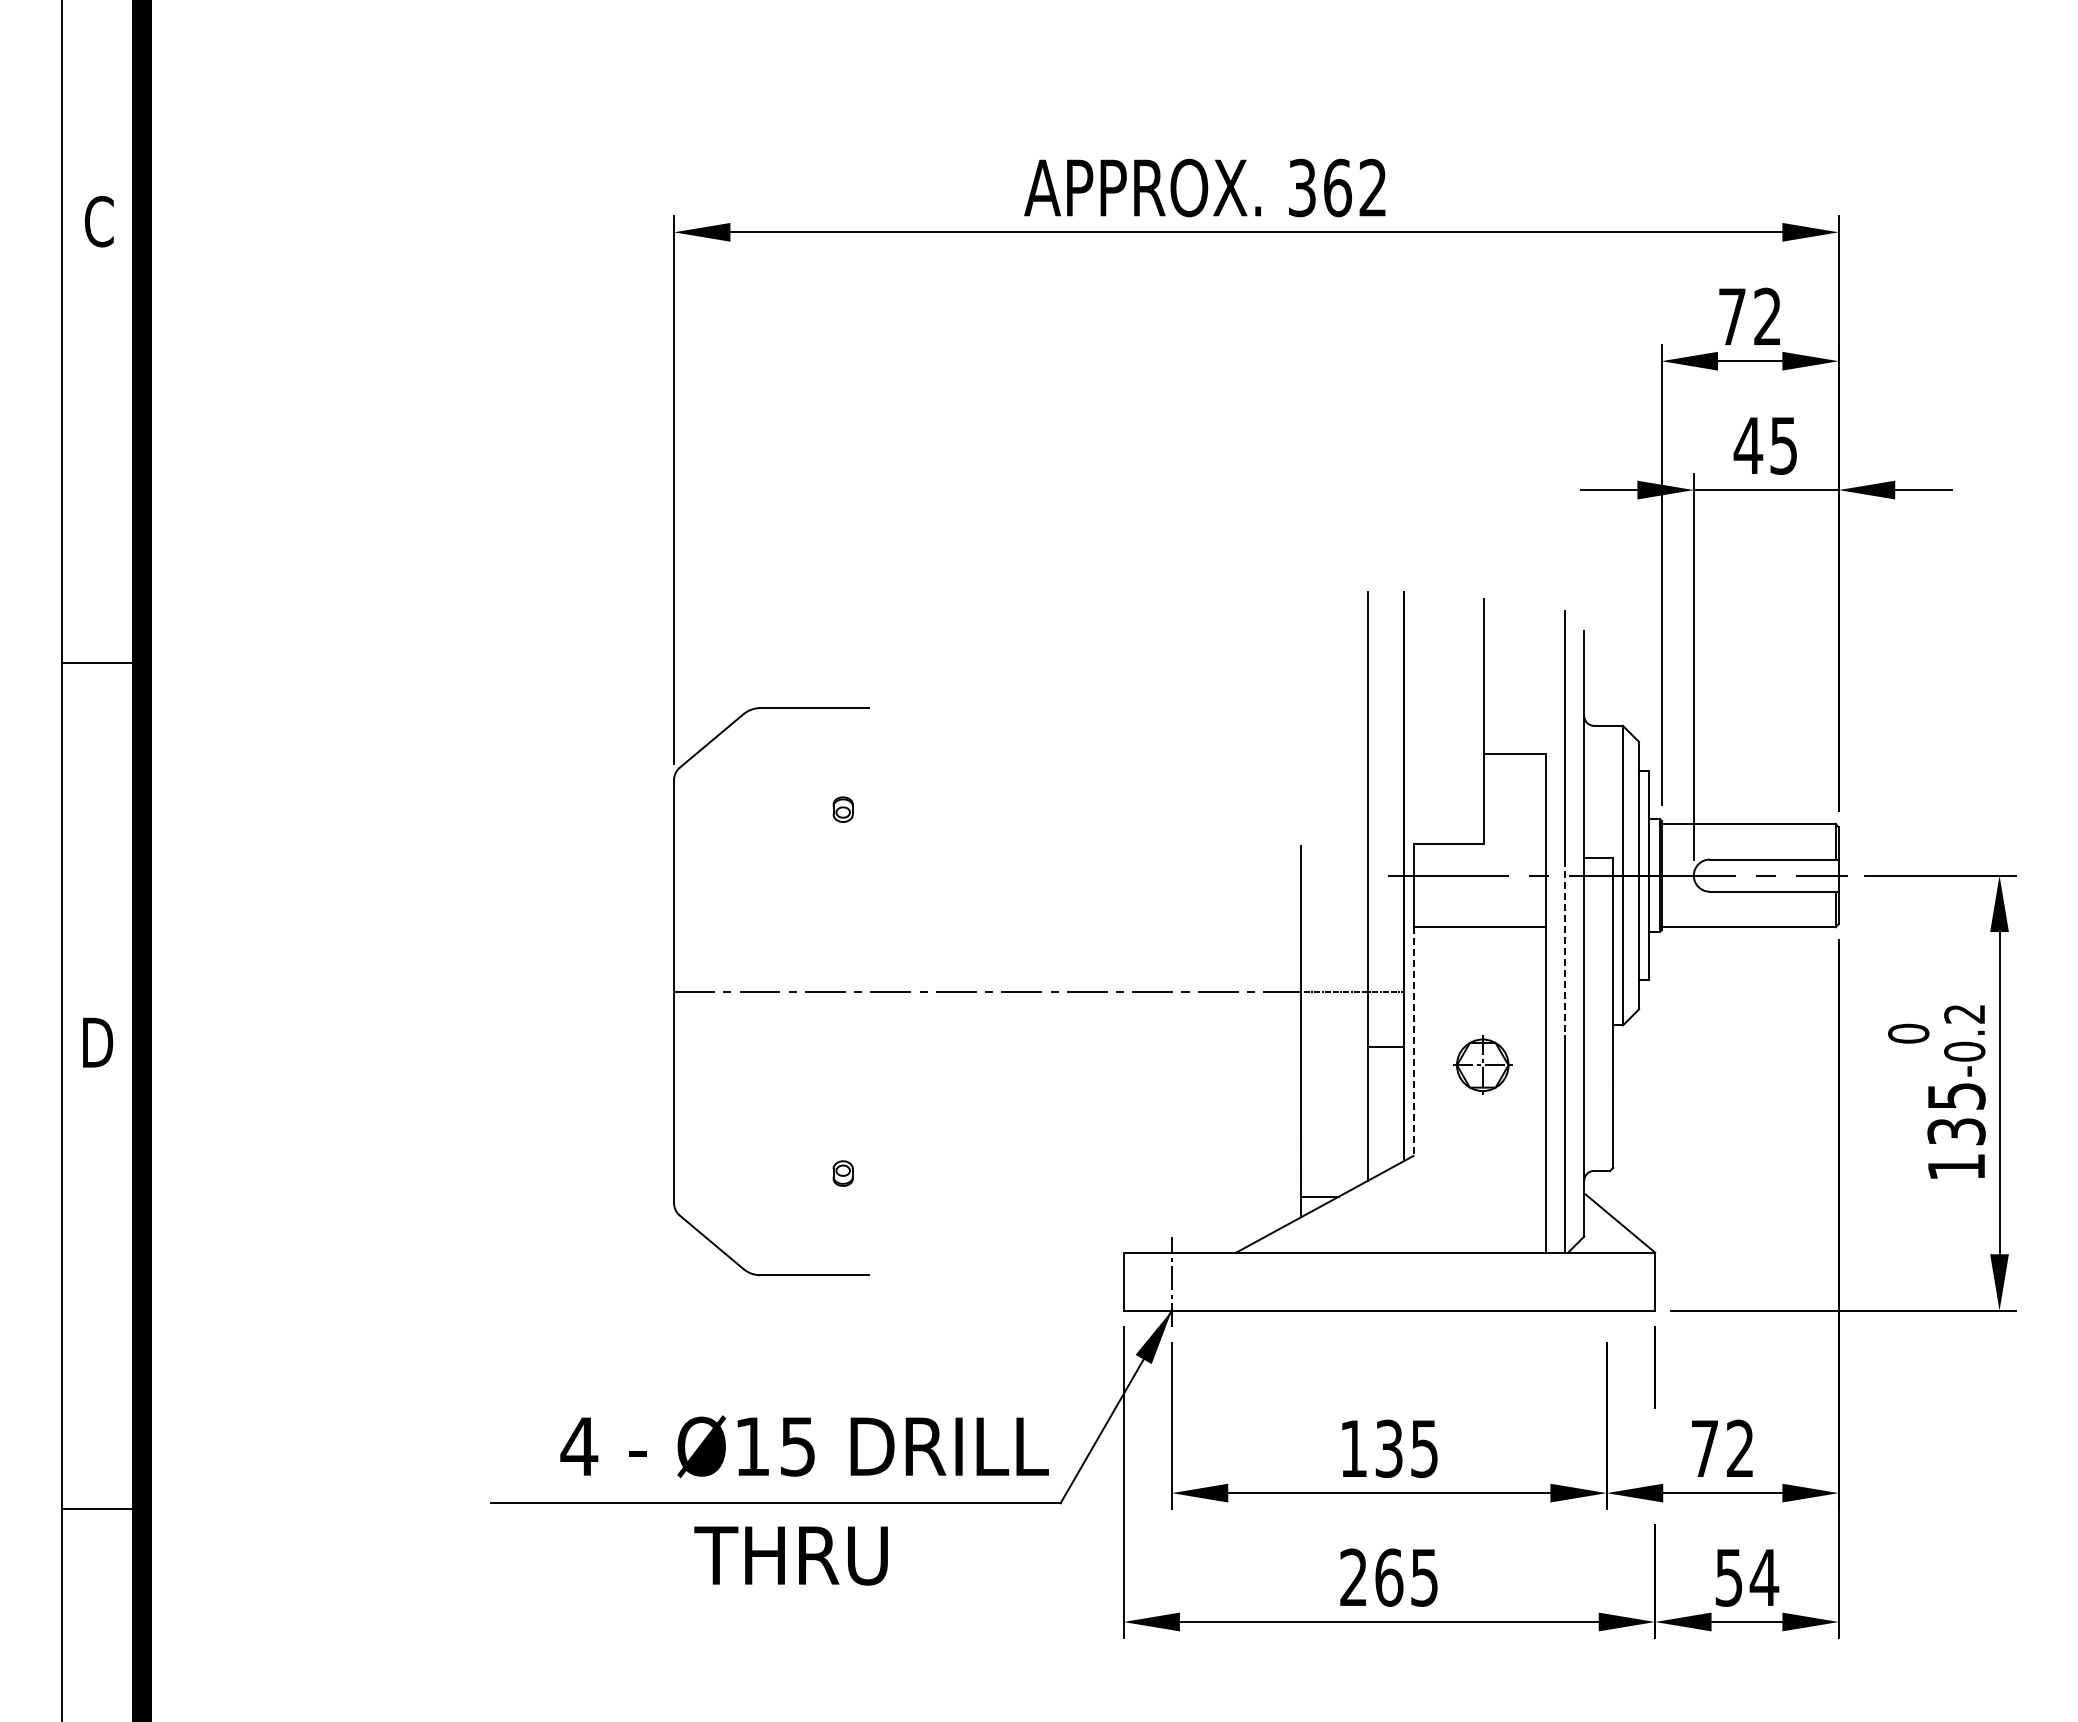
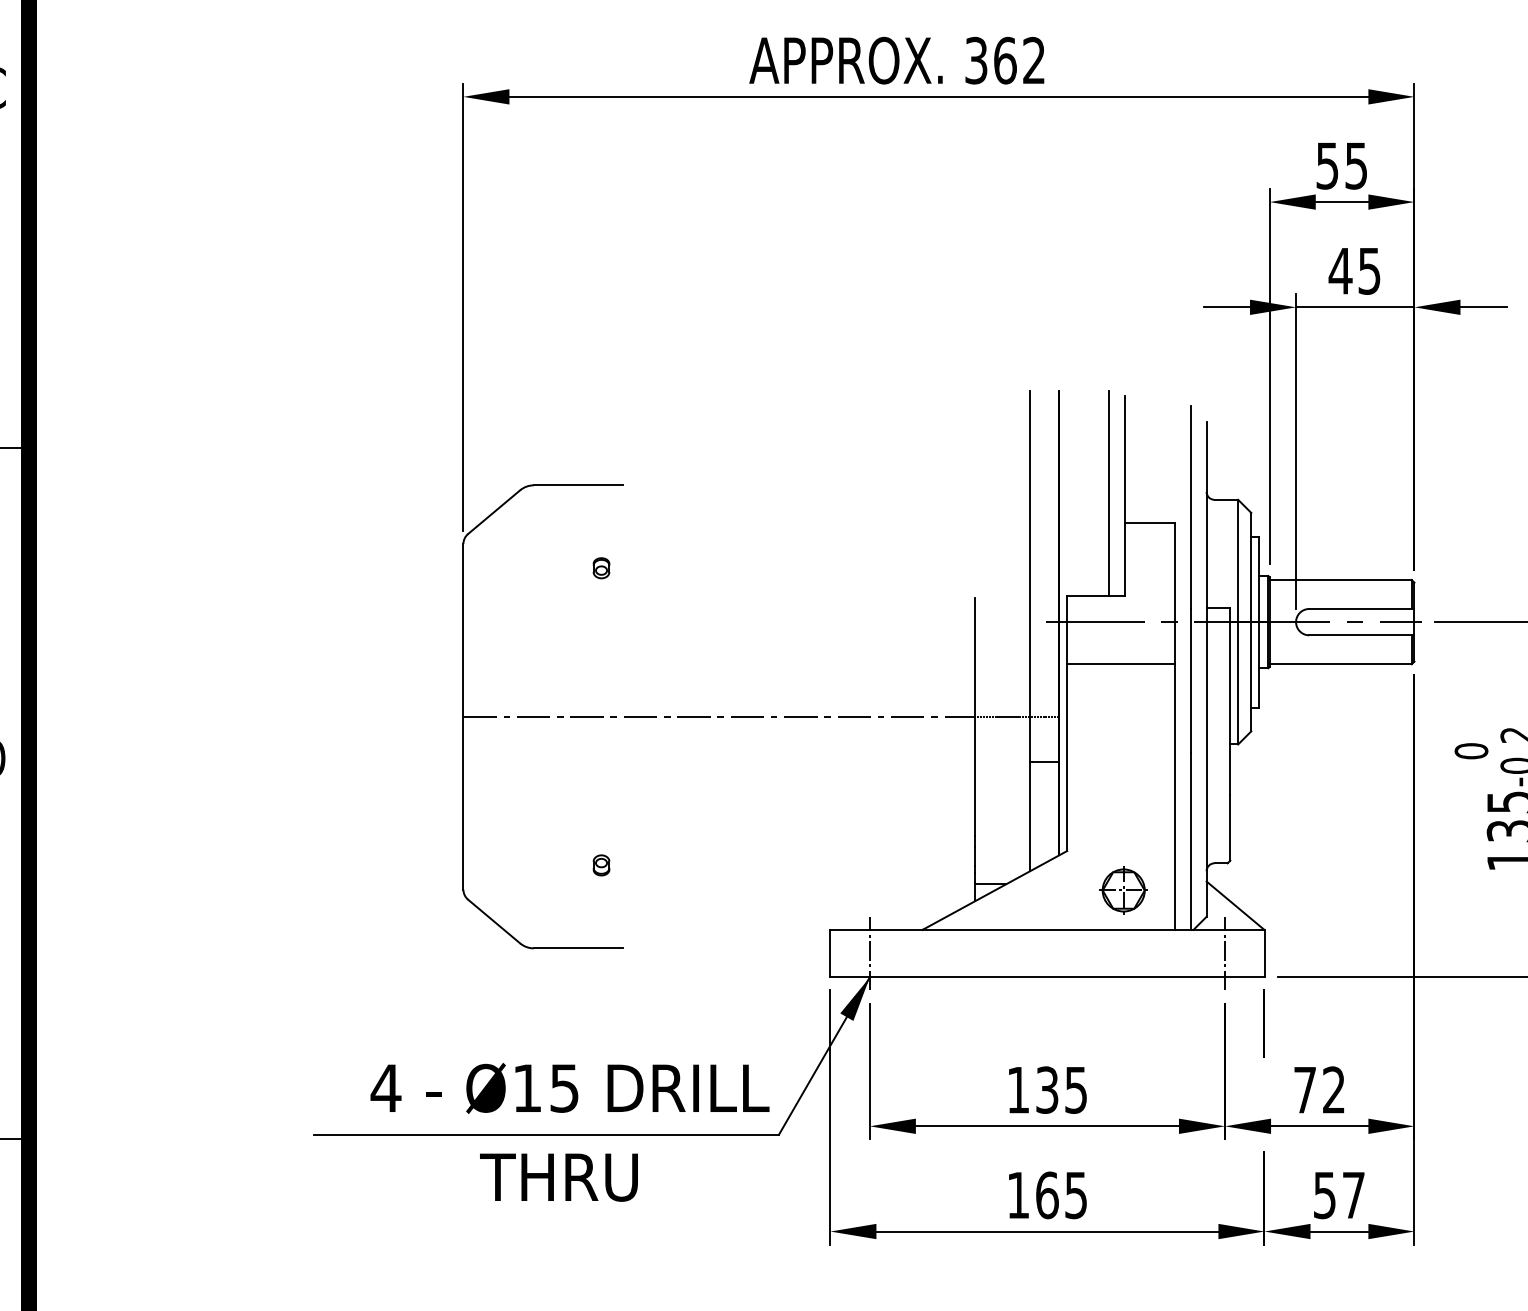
text: (1749, 316) -> (1341, 165), 72 -> 55
line: (1465, 718) -> (1109, 493), added
line: (1564, 948) -> (1190, 681), dashed -> solid
line: (1413, 1042) -> (1067, 758), dashed -> solid
part: (1482, 1064) -> (1123, 889), moved
line: (1606, 1281) -> (1224, 953), added
text: (1353, 1576) -> (1018, 1194), 265 -> 165
text: (1764, 1577) -> (1353, 1195), 54 -> 57

